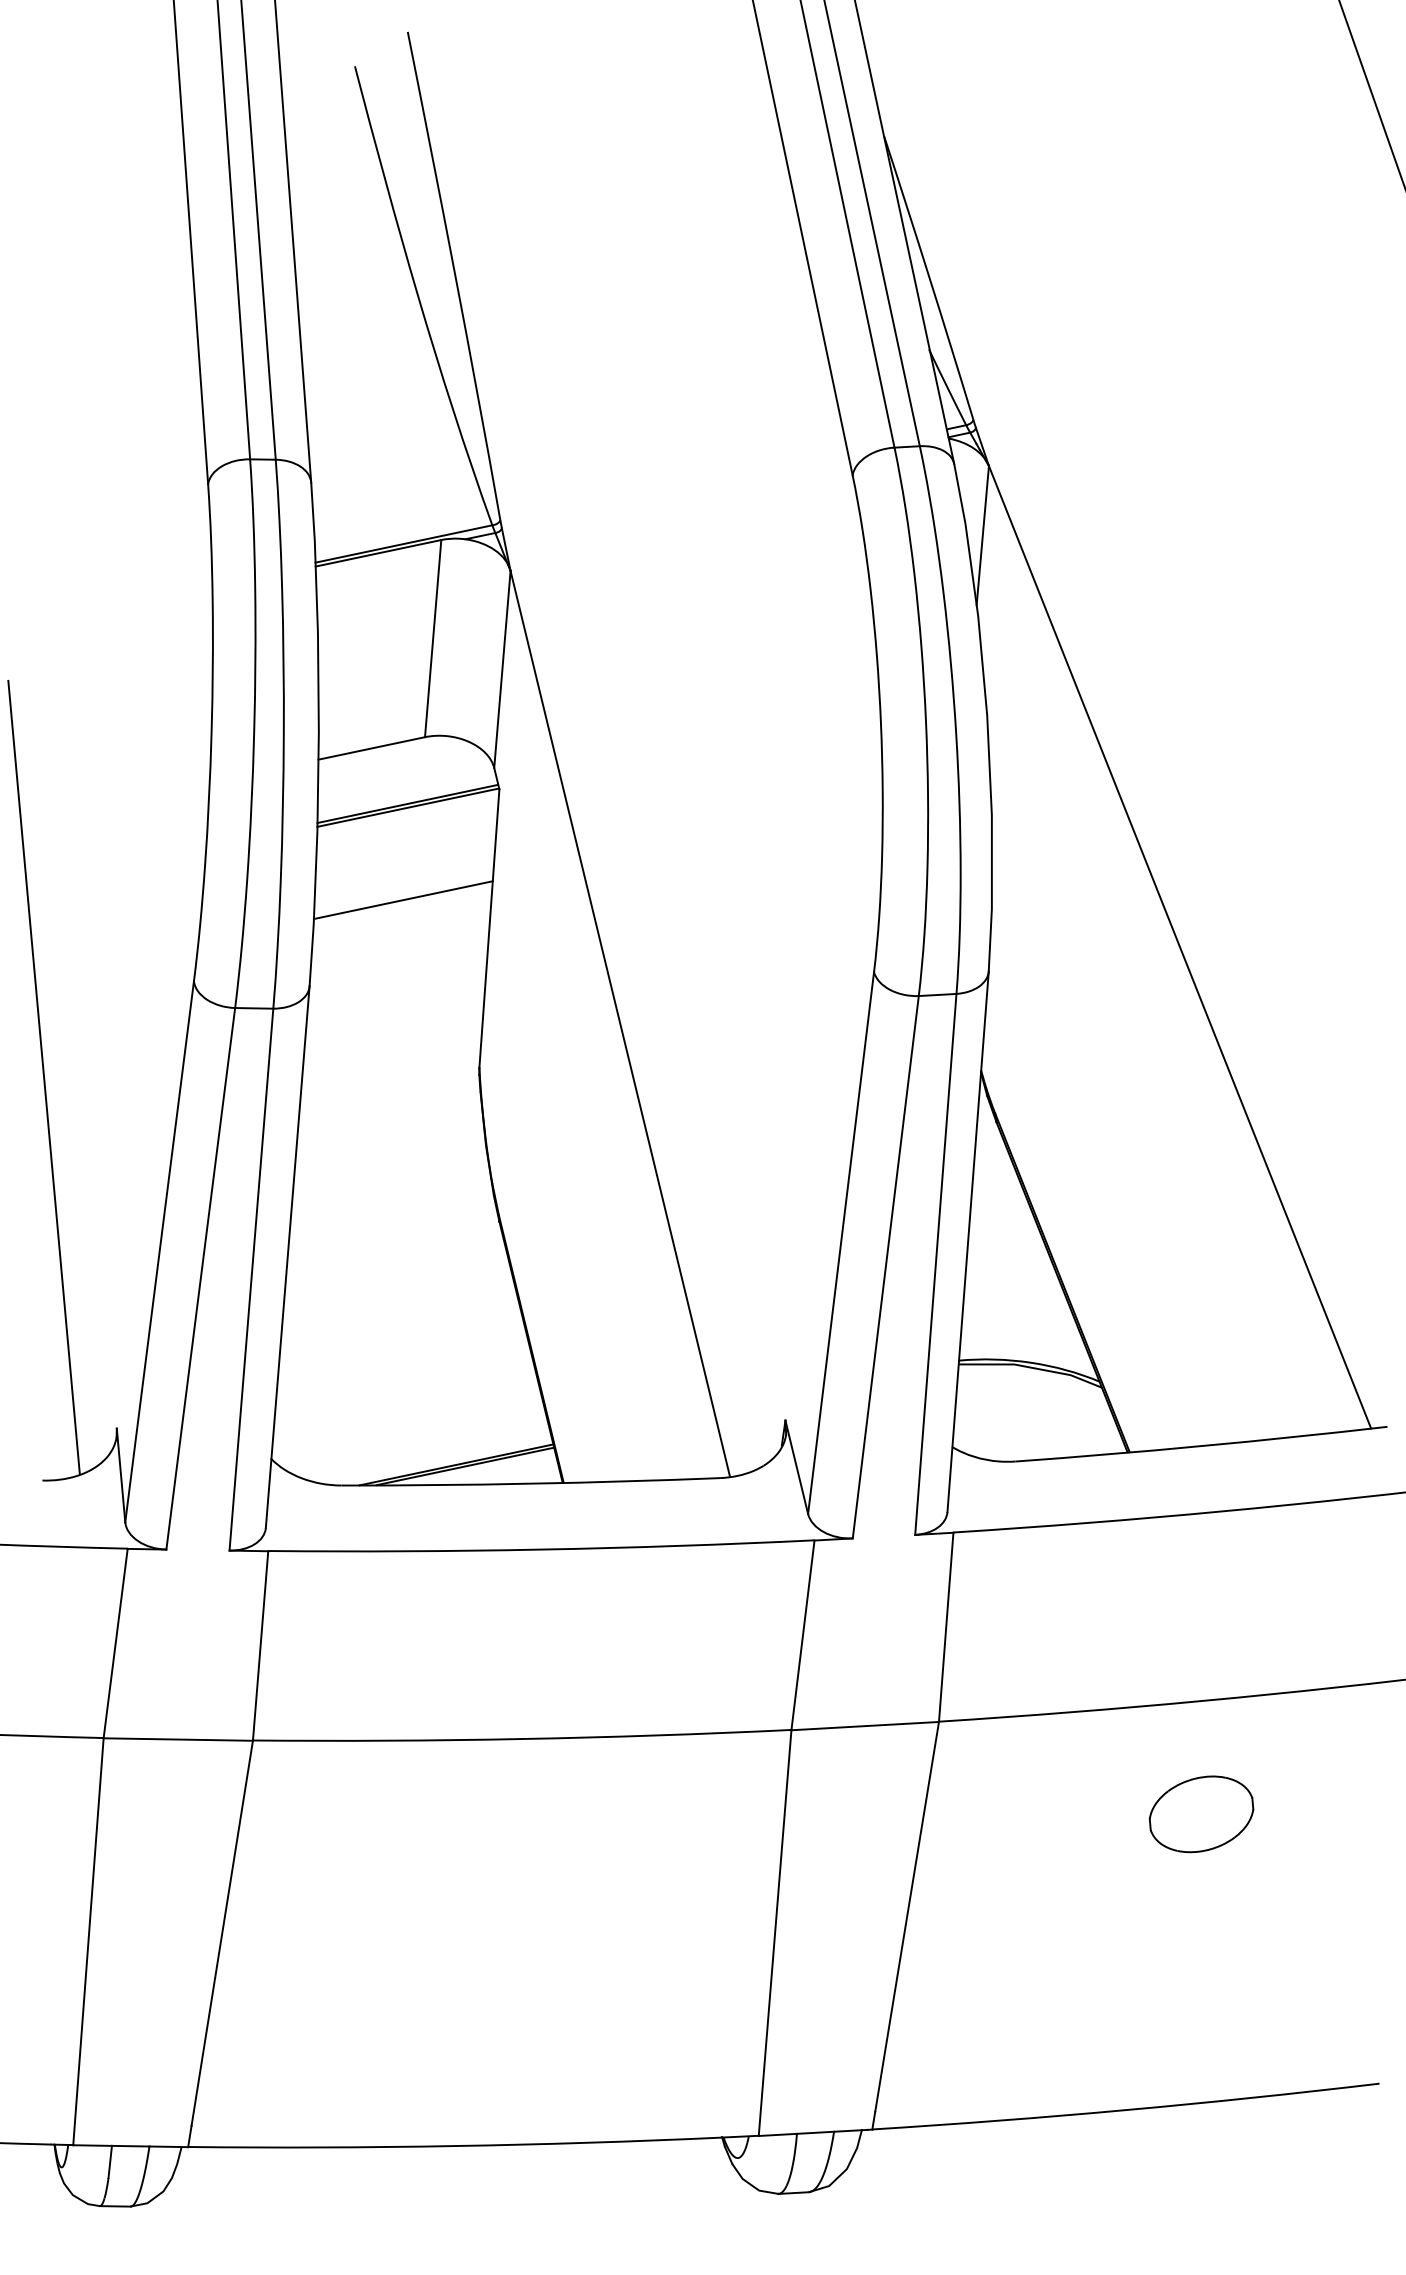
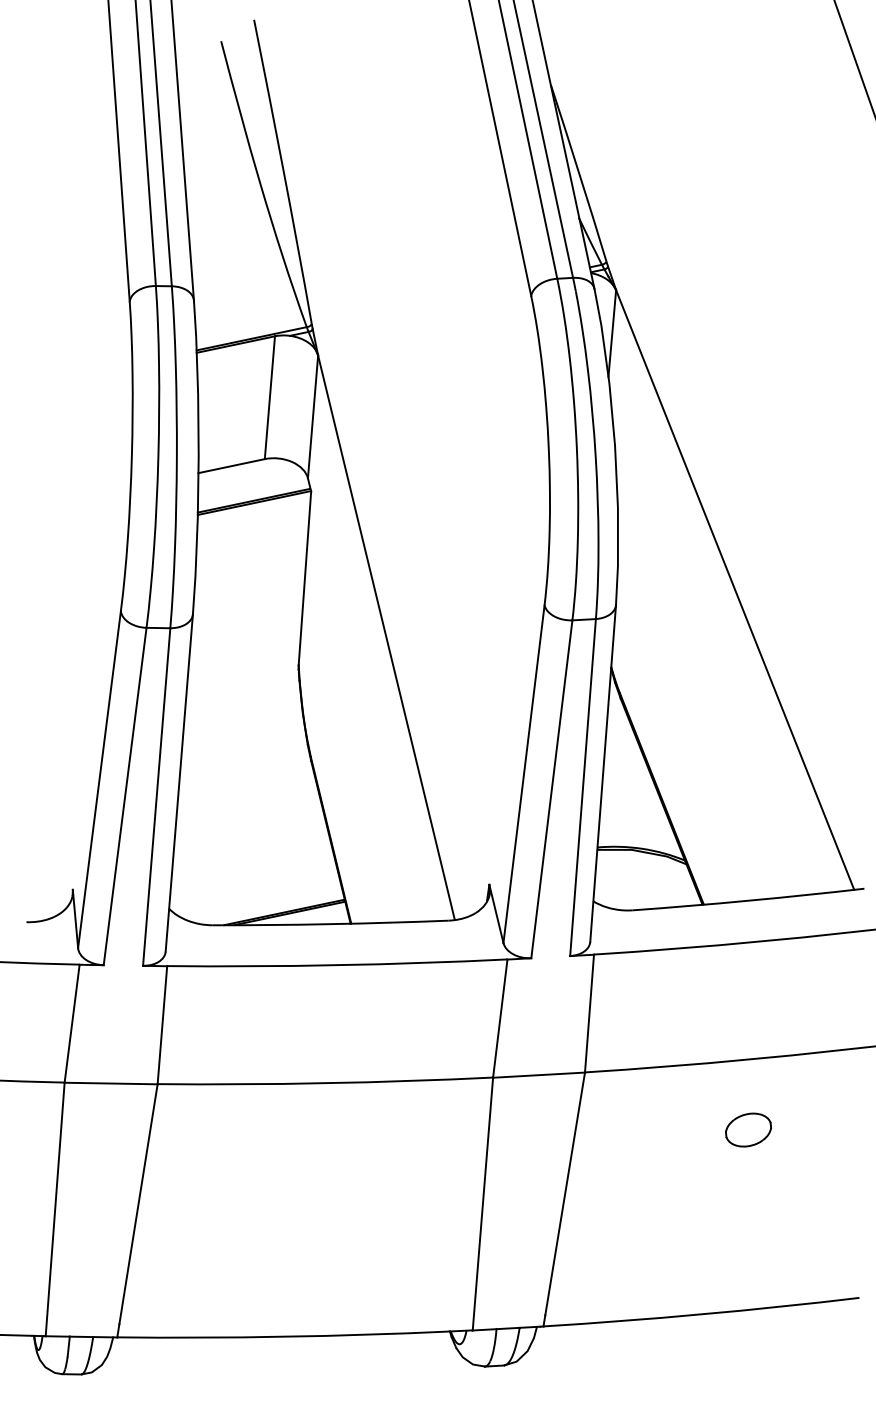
line: (403, 899) -> (251, 560), removed
line: (44, 1078) -> (27, 671), removed
part: (1201, 1813) -> (748, 1129), size x0.7

